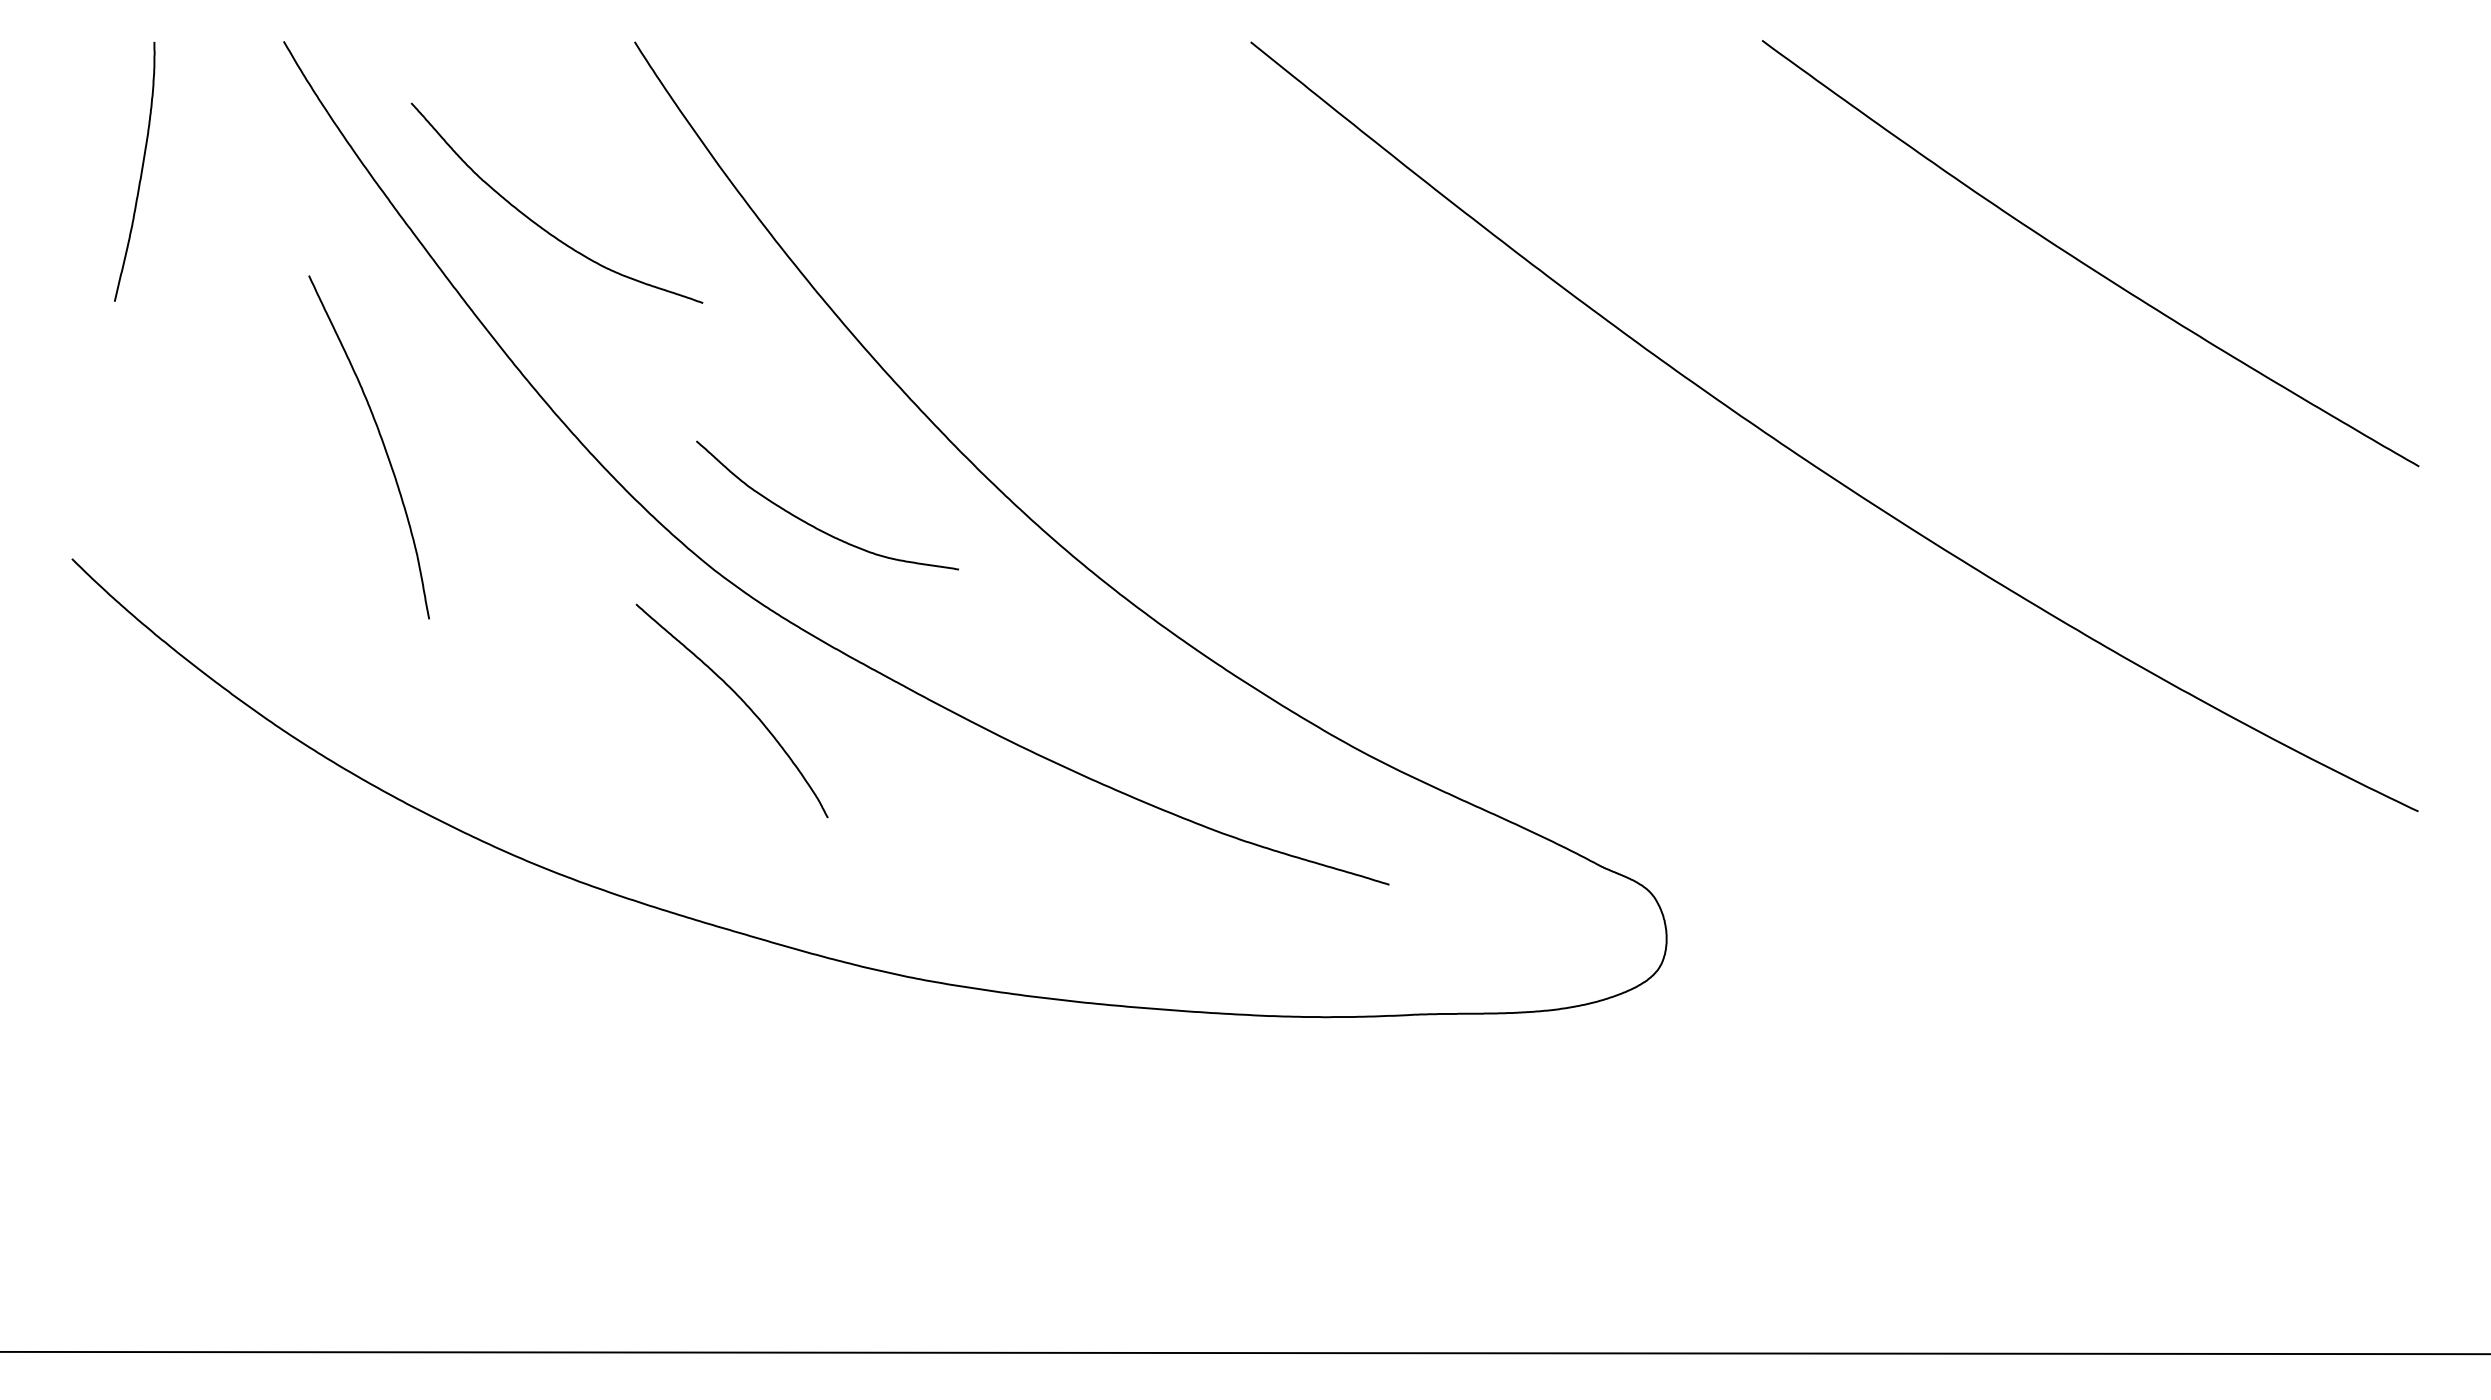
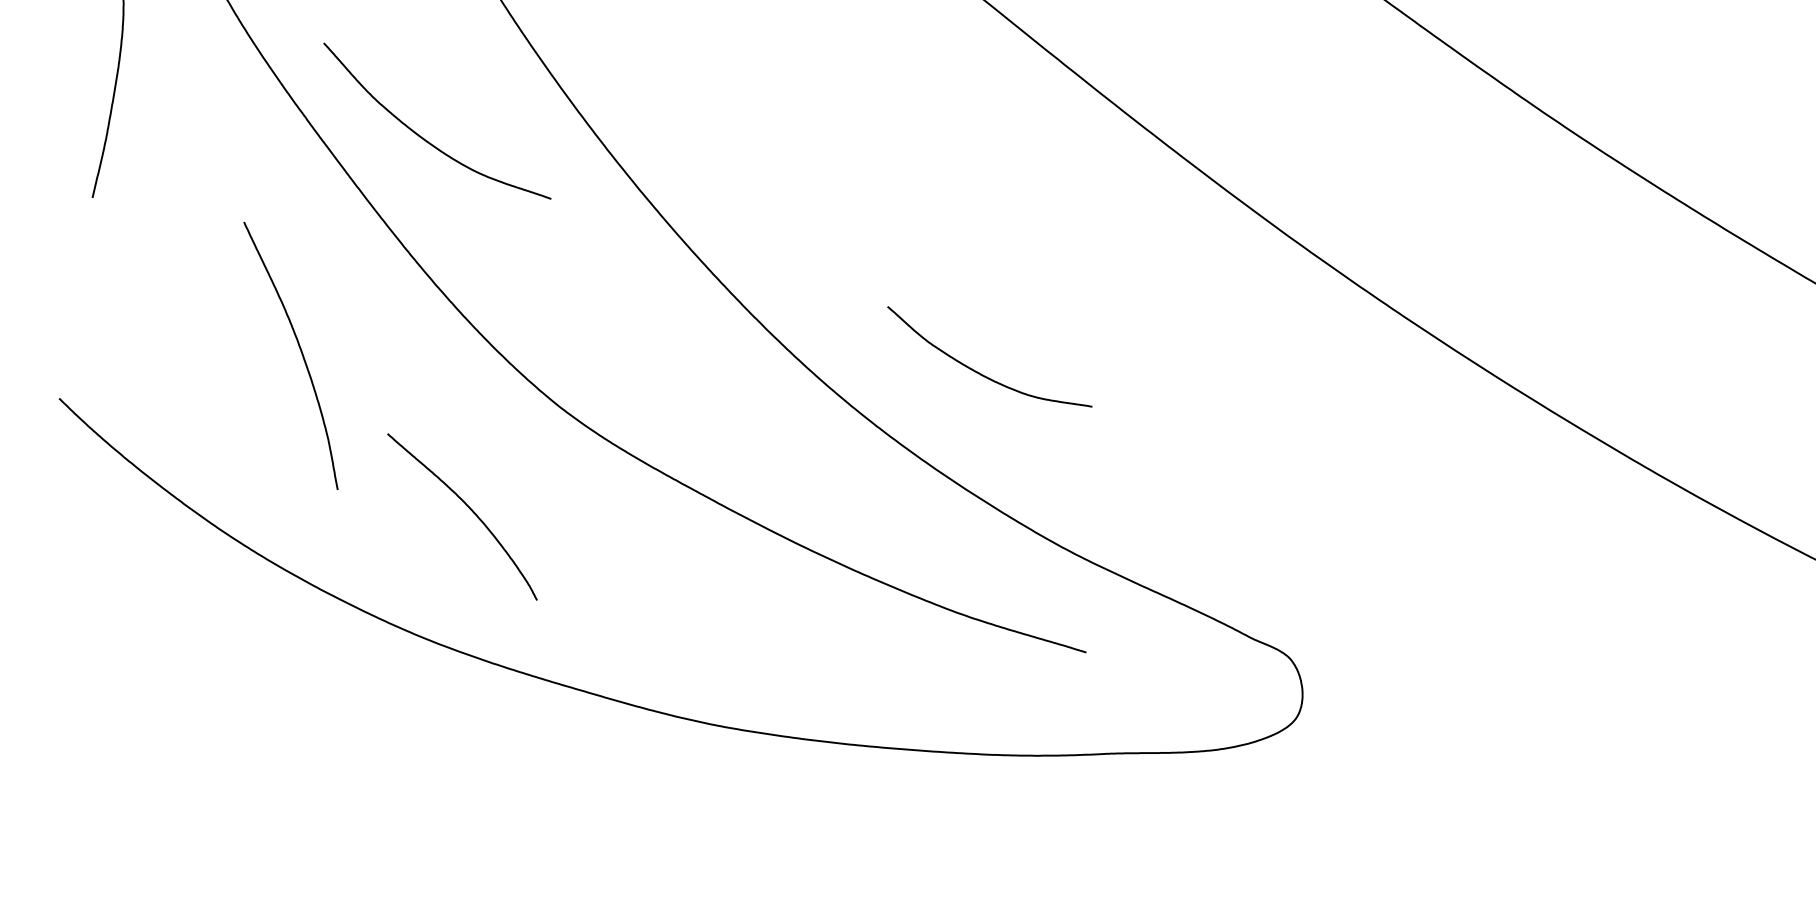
curve: (381, 441) -> (300, 351), moved
curve: (815, 526) -> (980, 373), moved
curve: (741, 700) -> (469, 508), moved

